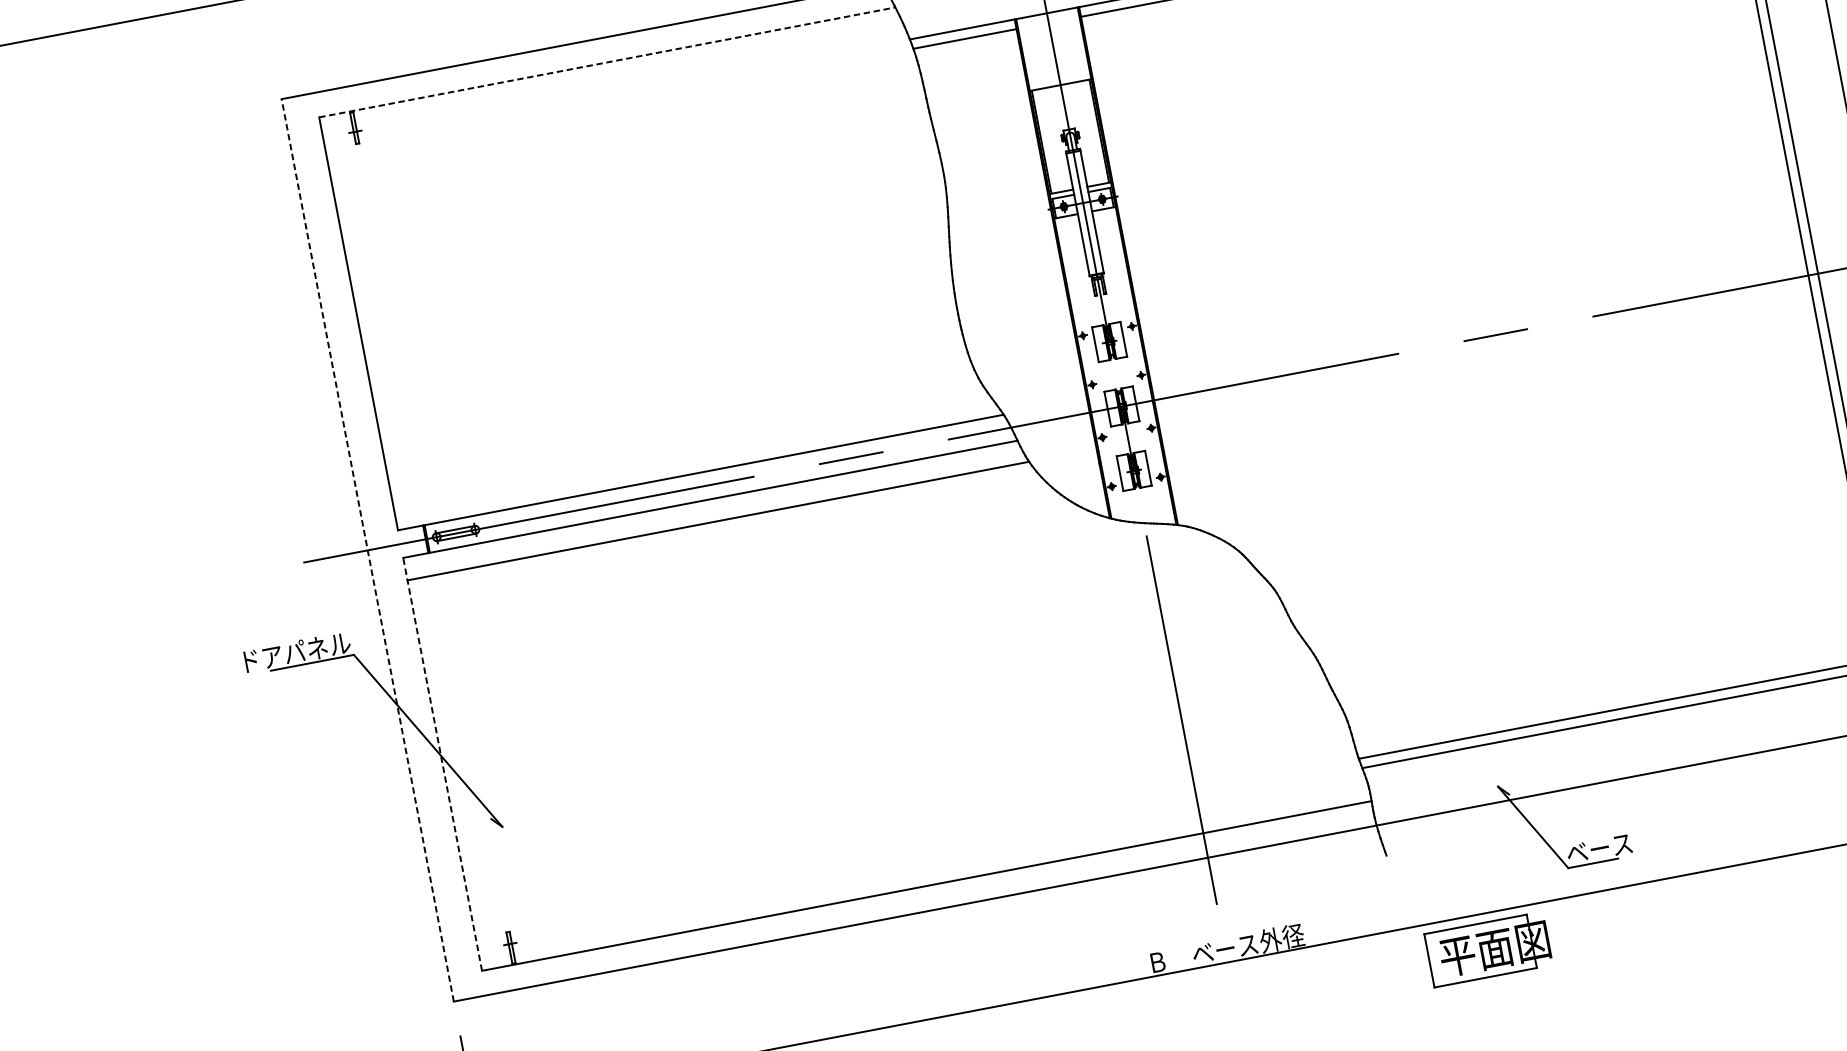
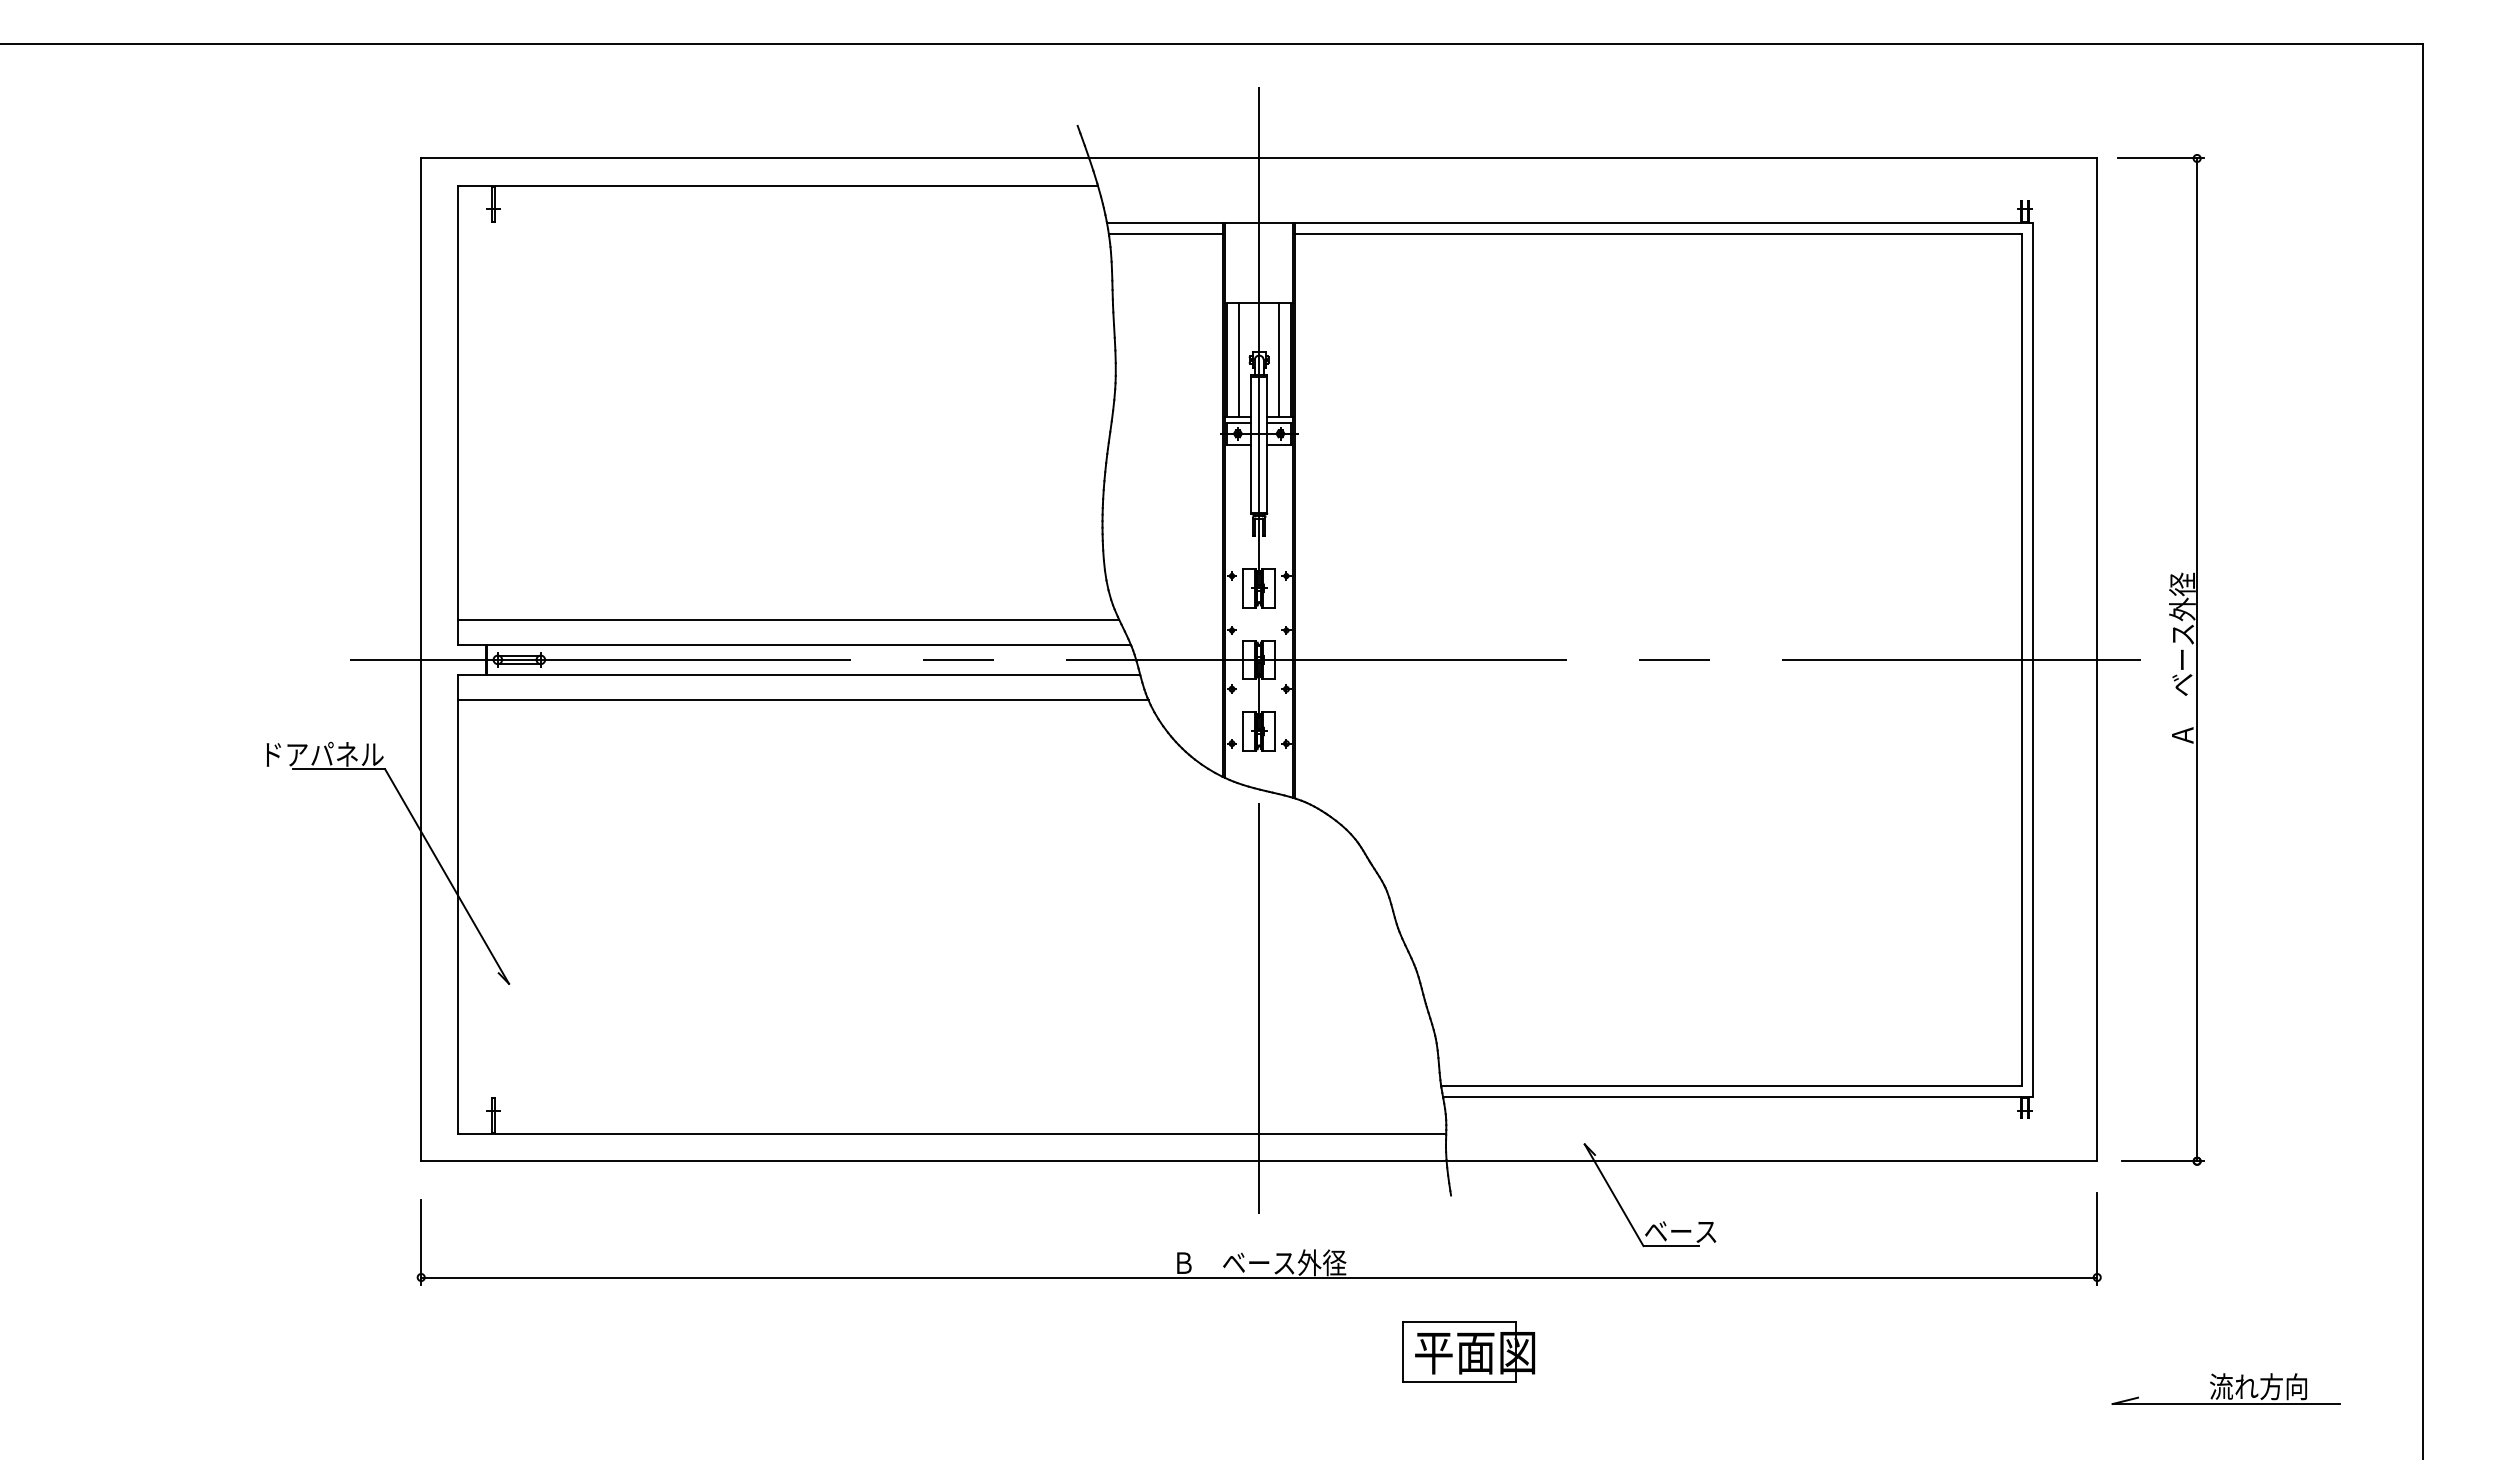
line: (607, 62) -> (778, 185), dashed -> solid
line: (1088, 132) -> (1279, 359), added
line: (1052, 139) -> (1239, 359), added
line: (691, 451) -> (788, 619), added
line: (367, 550) -> (421, 659), dashed -> solid
line: (442, 764) -> (457, 904), dashed -> solid
part: (1488, 949) -> (1468, 1351), moved

